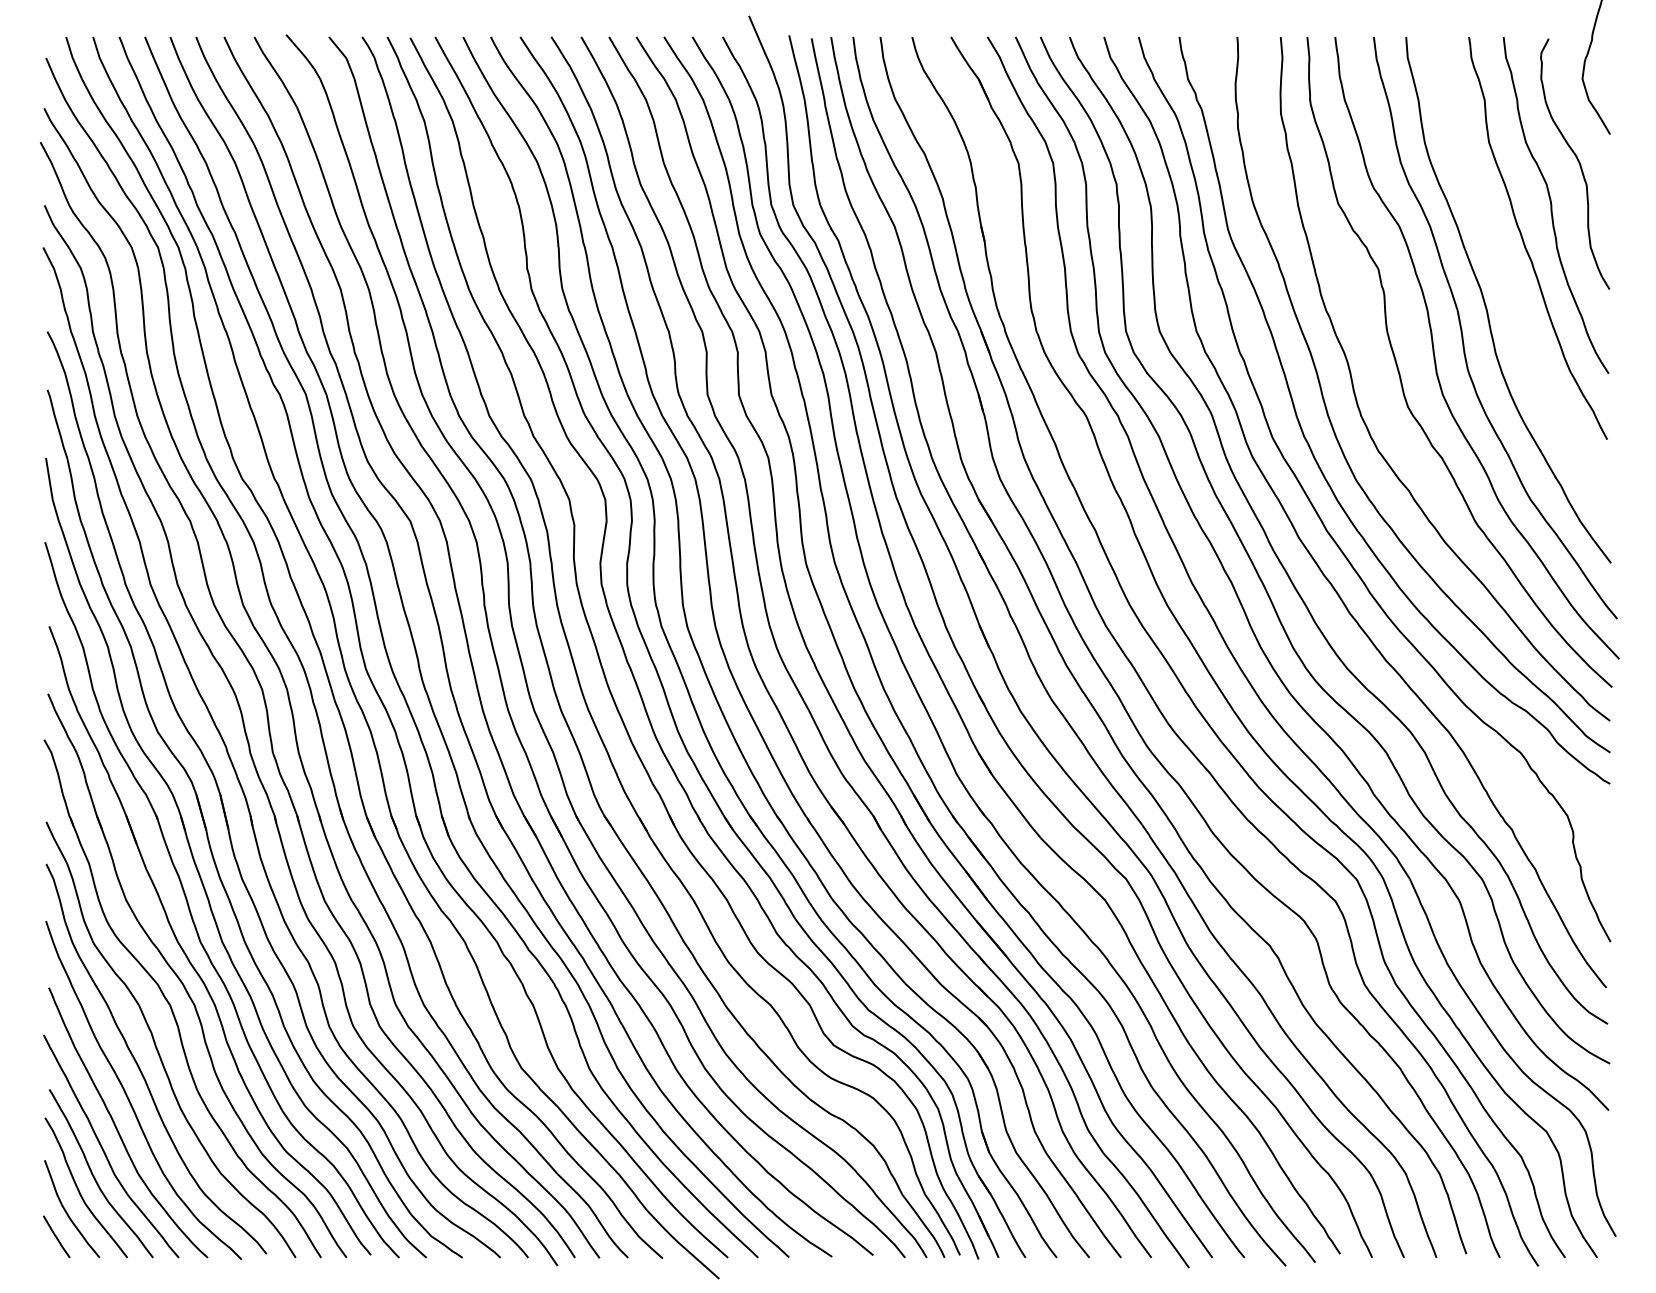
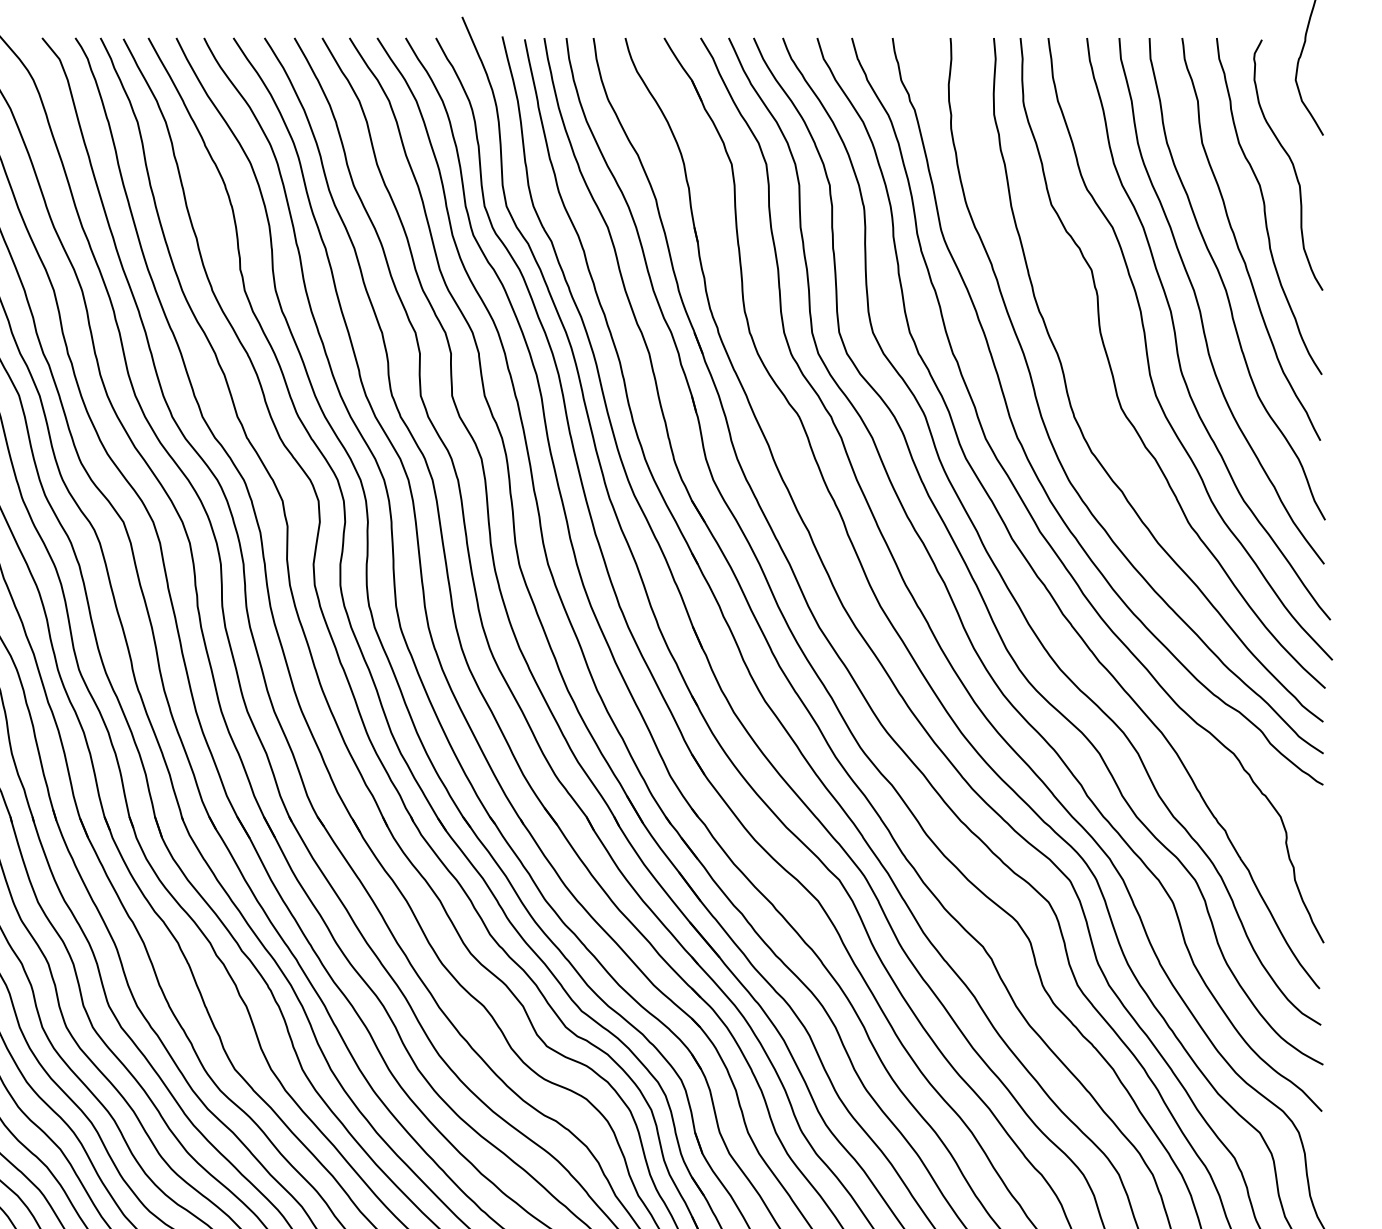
curve: (1511, 283) -> (1224, 284), added

